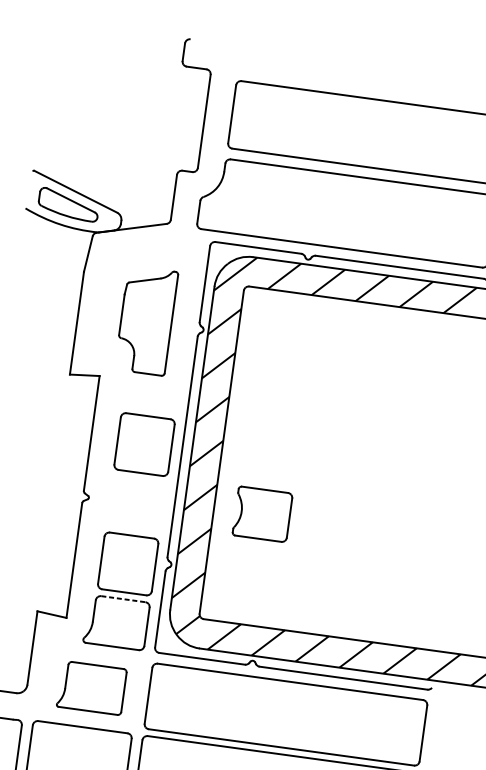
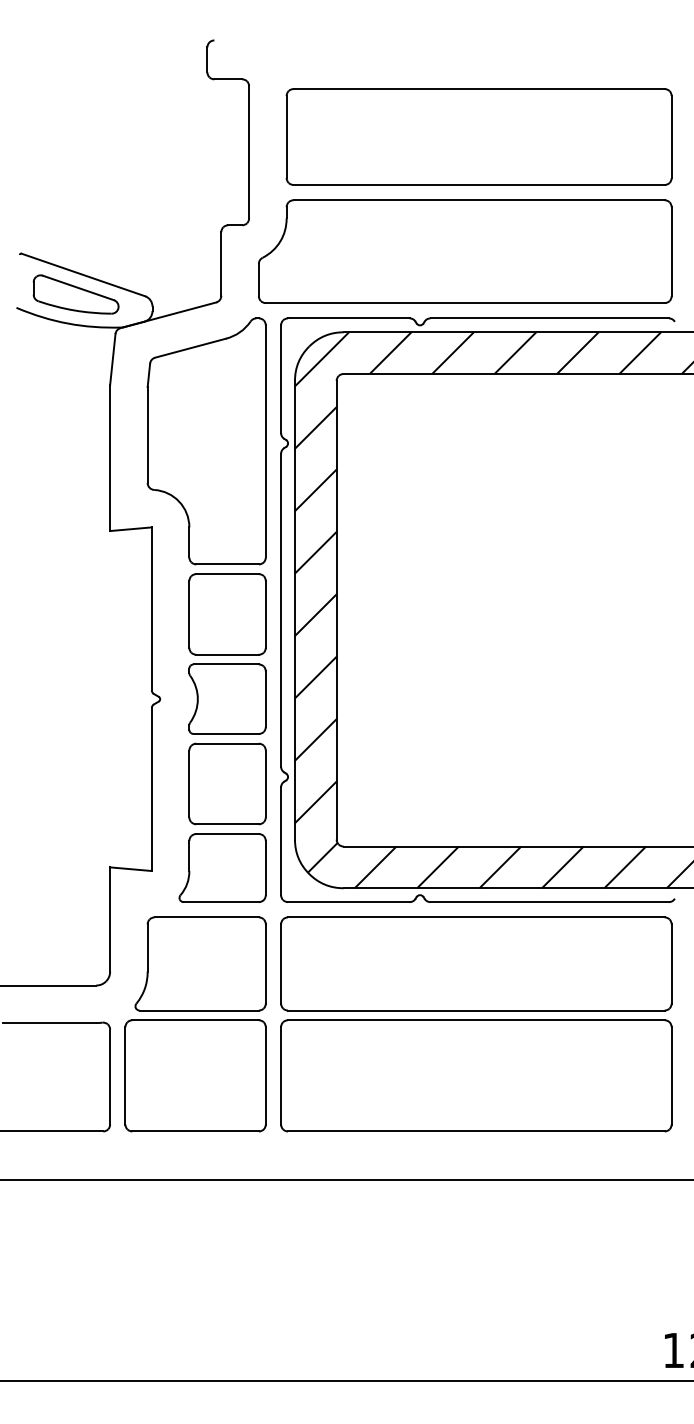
part: (146, 320) -> (206, 441), size x1.67
part: (262, 513) -> (227, 698), moved
line: (123, 599) -> (228, 834), dashed -> solid
part: (91, 687) -> (200, 963), size x1.43

